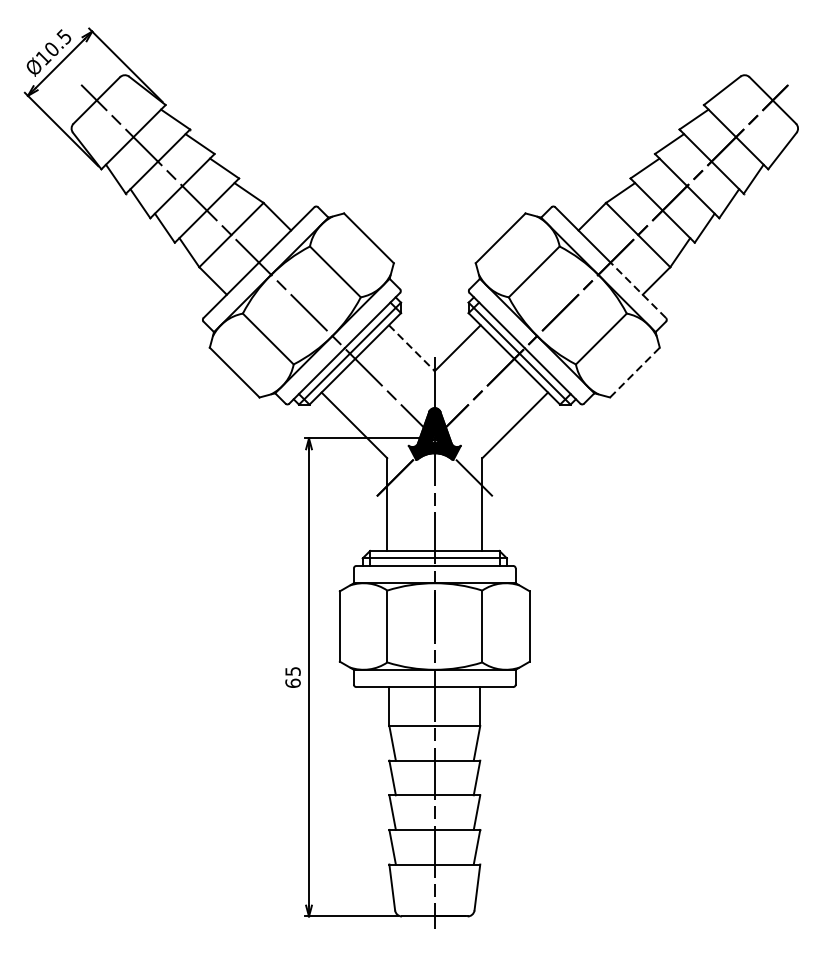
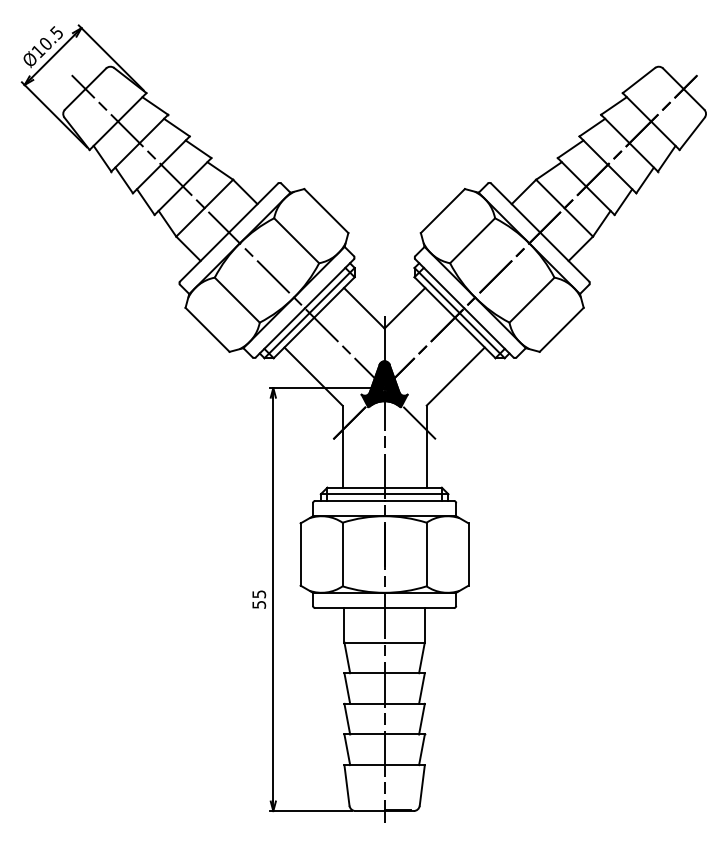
line: (638, 290) -> (564, 257), dashed -> solid
line: (412, 348) -> (364, 308), dashed -> solid
line: (635, 372) -> (562, 329), dashed -> solid
text: (293, 683) -> (259, 604), 65 -> 55

